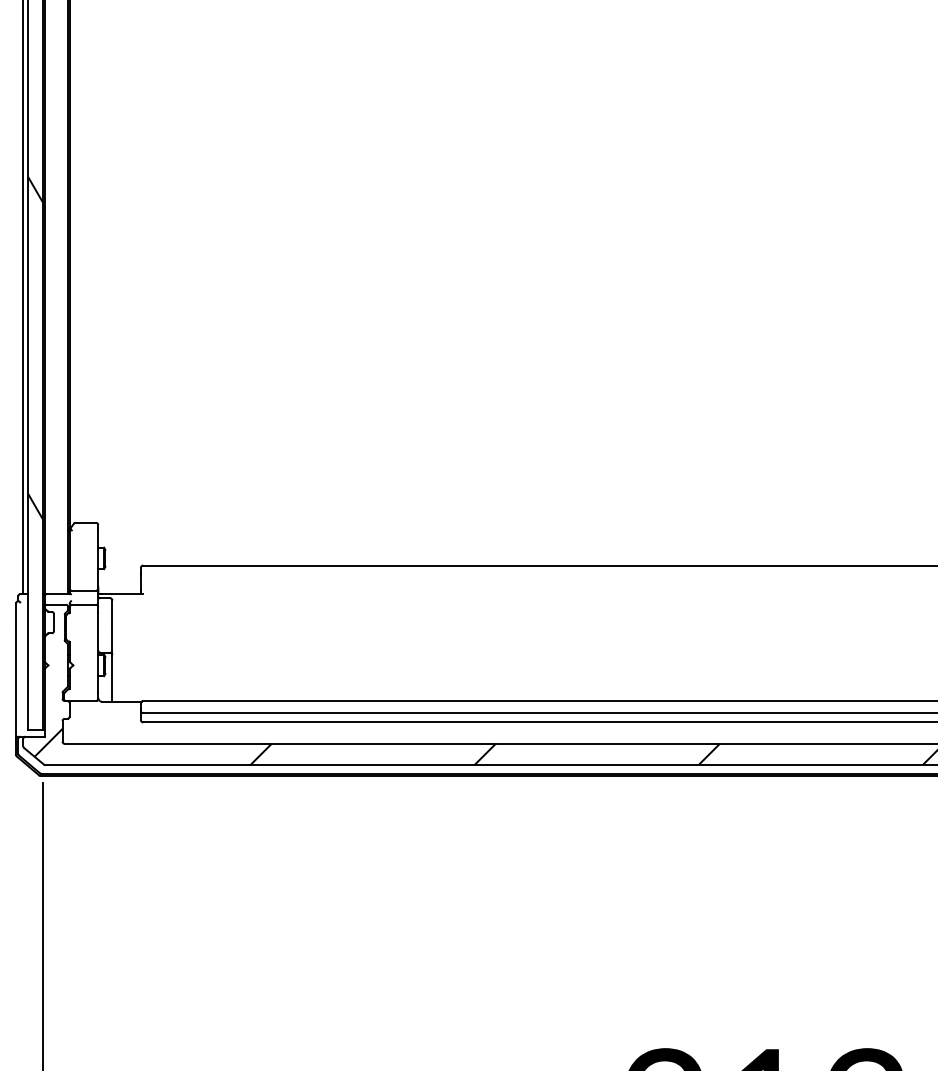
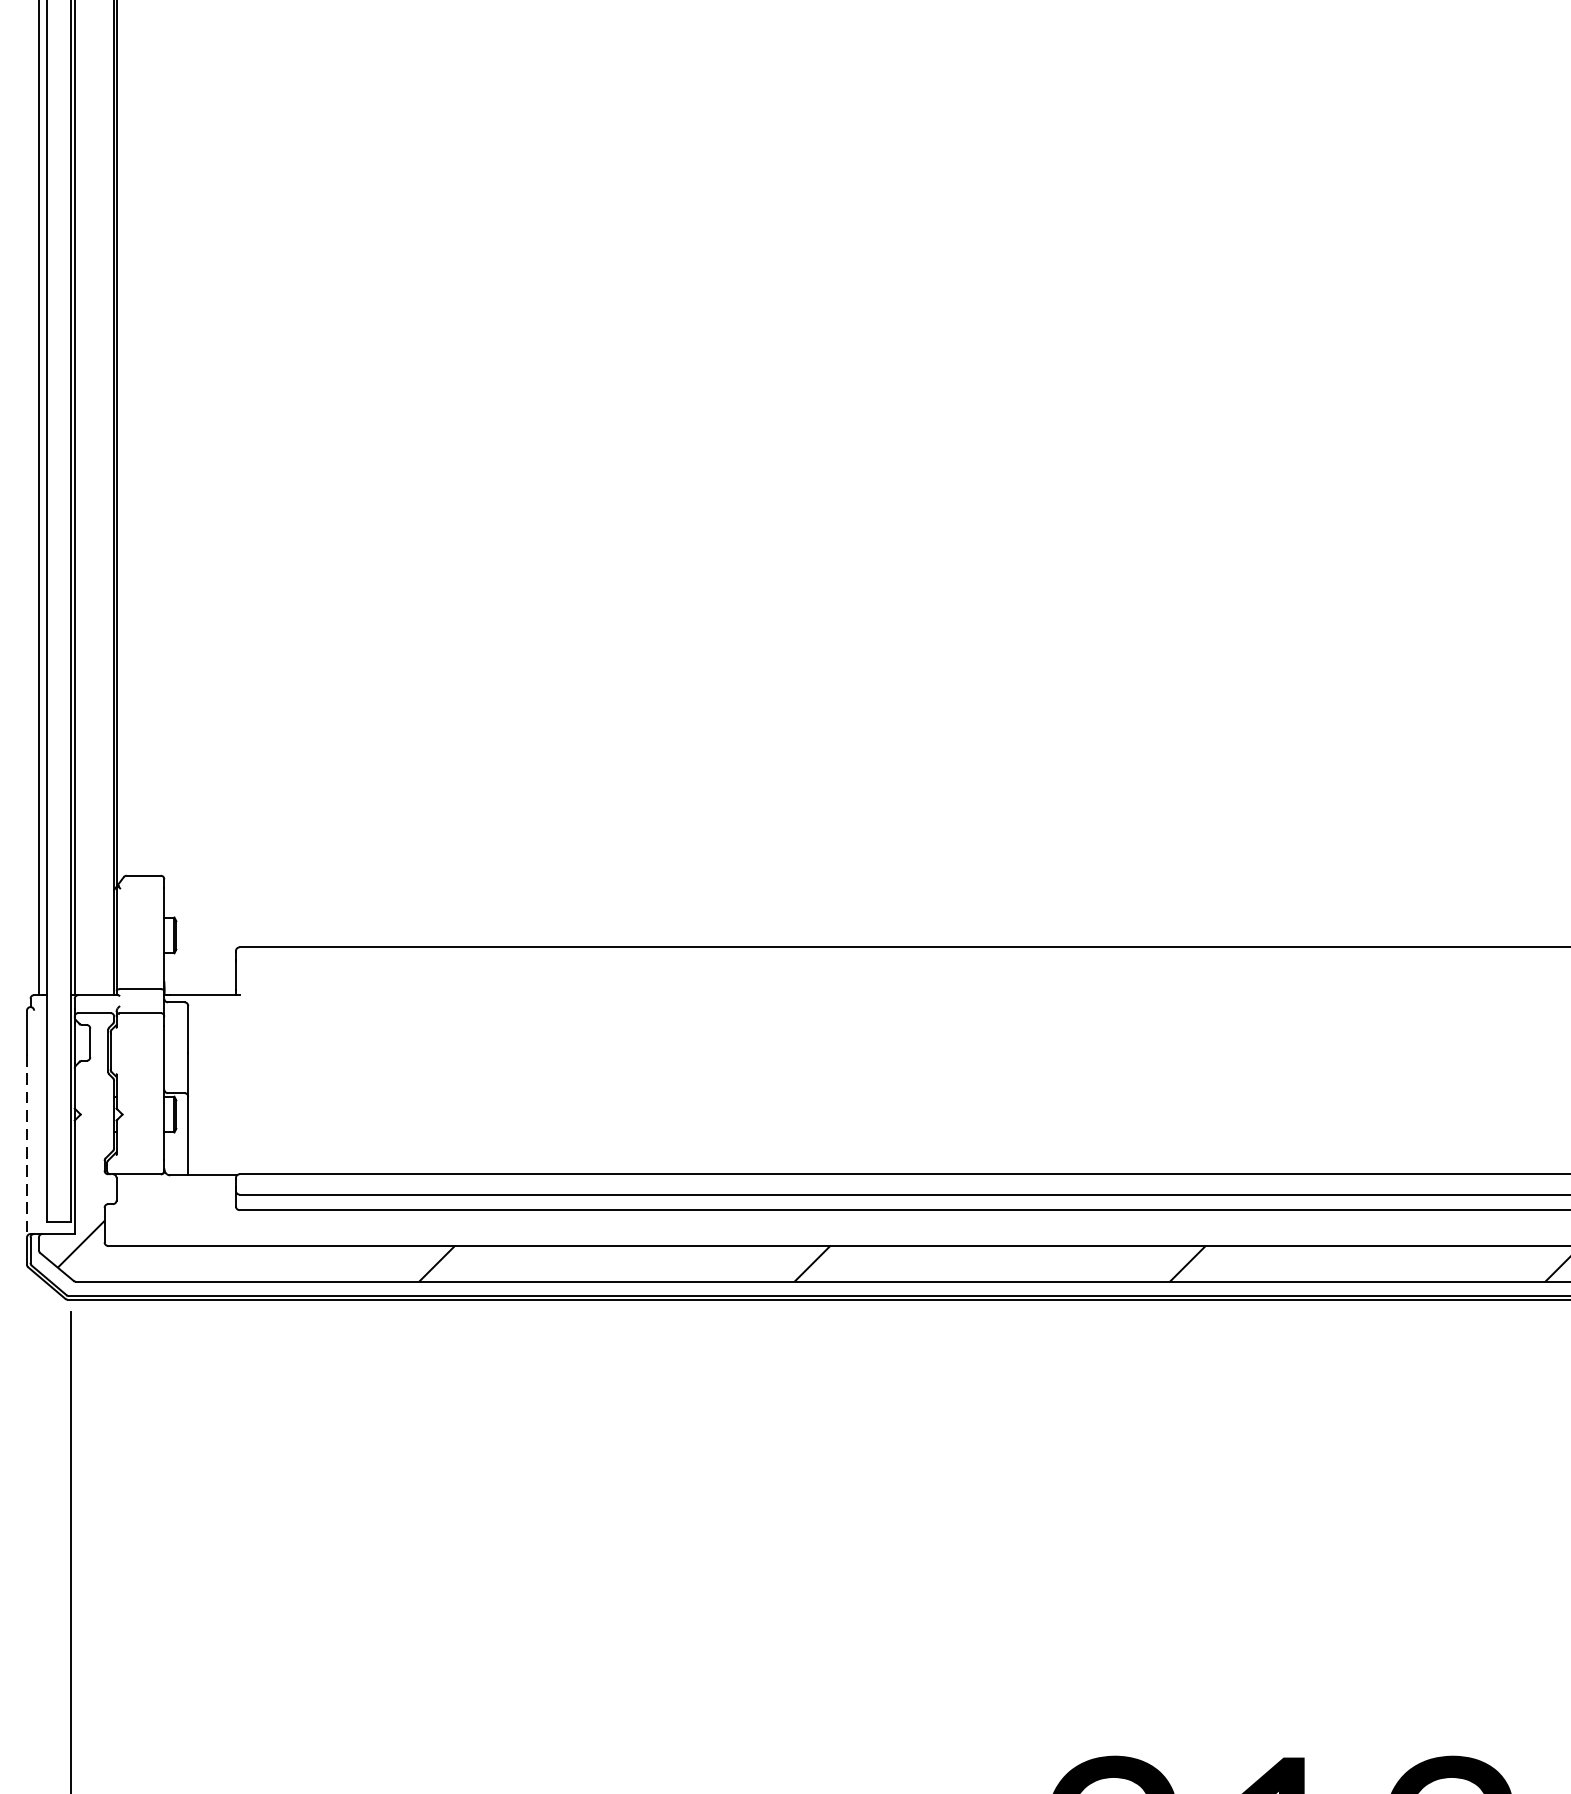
hatch: (35, 347) -> (59, 582), removed
line: (16, 684) -> (27, 1146), solid -> dashed

